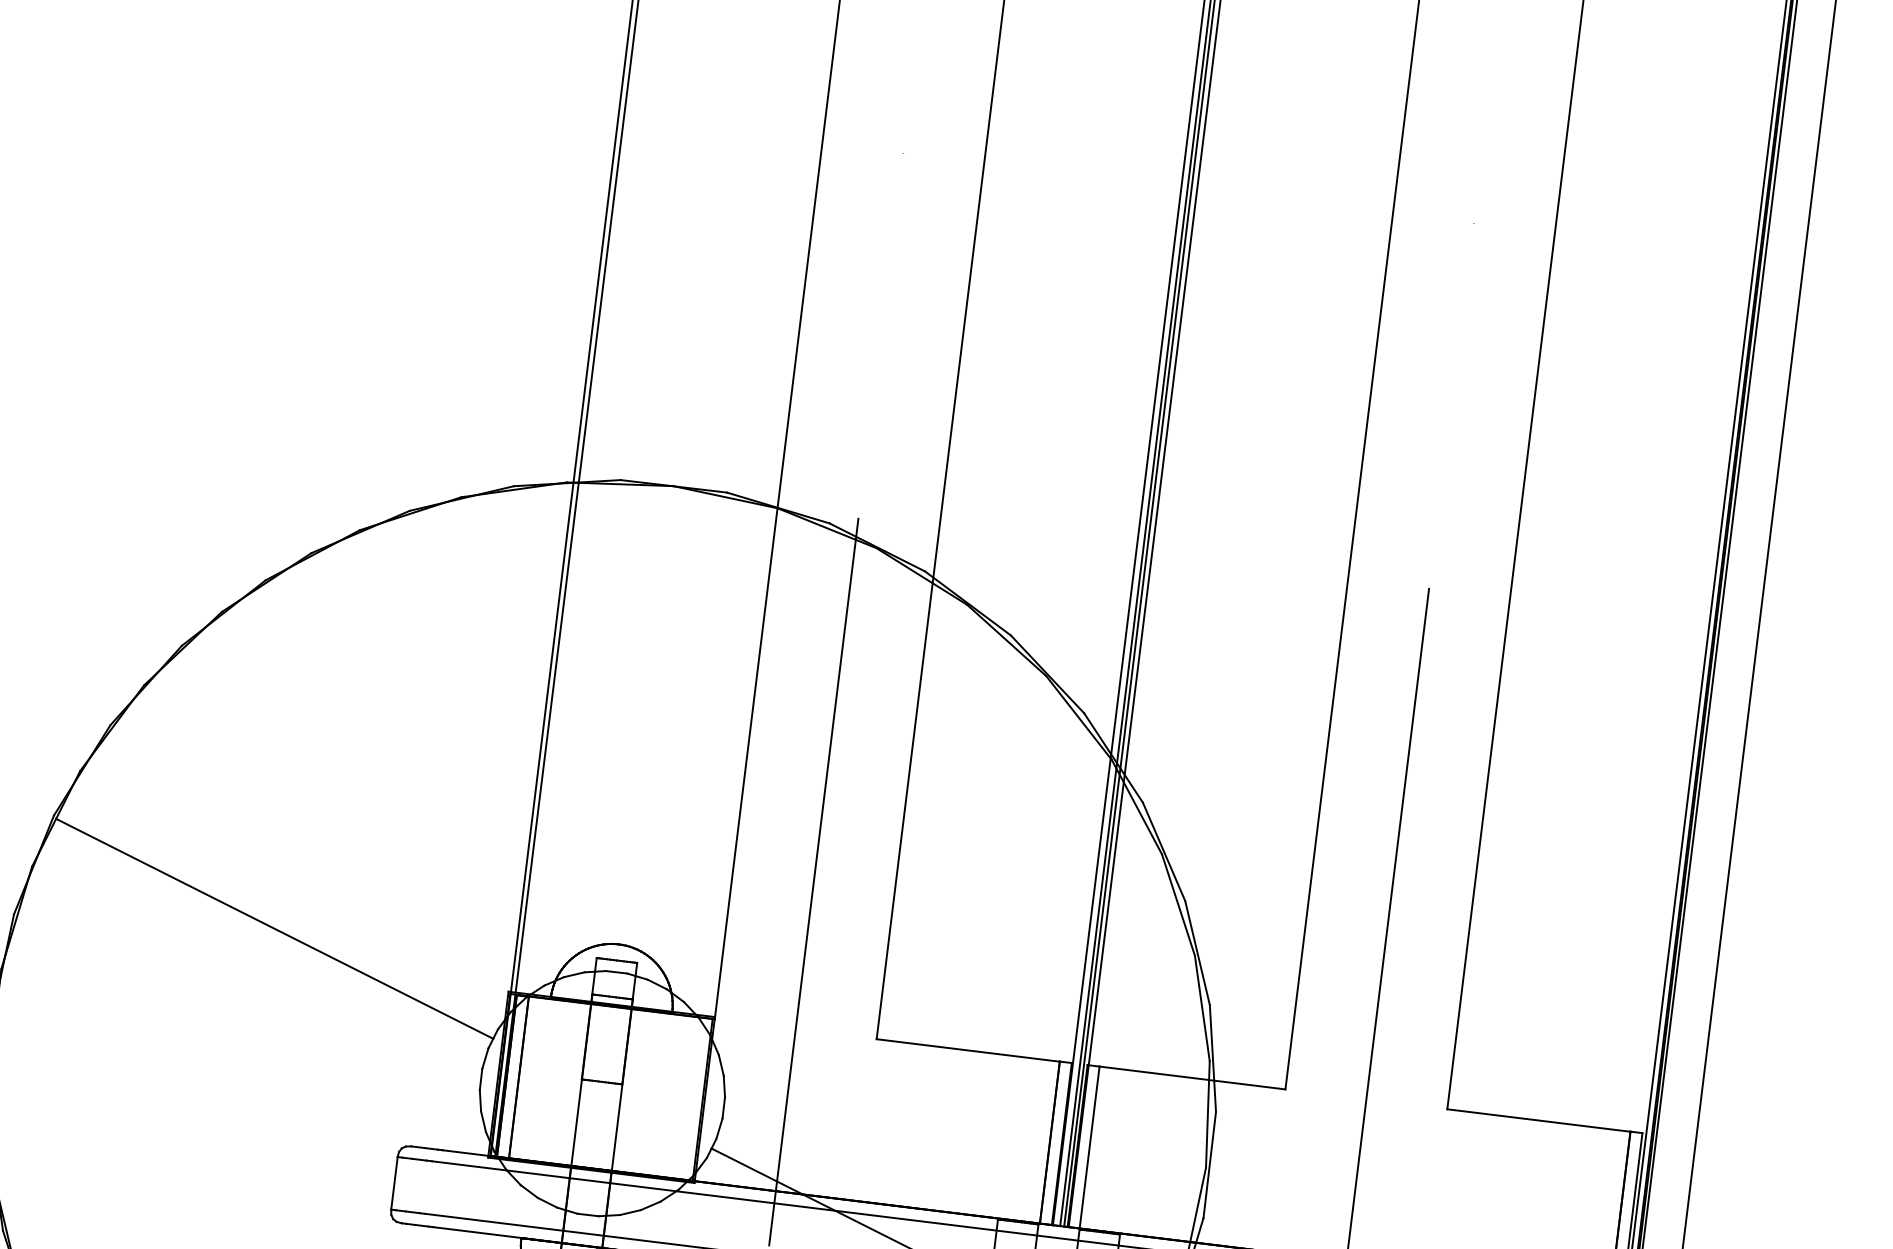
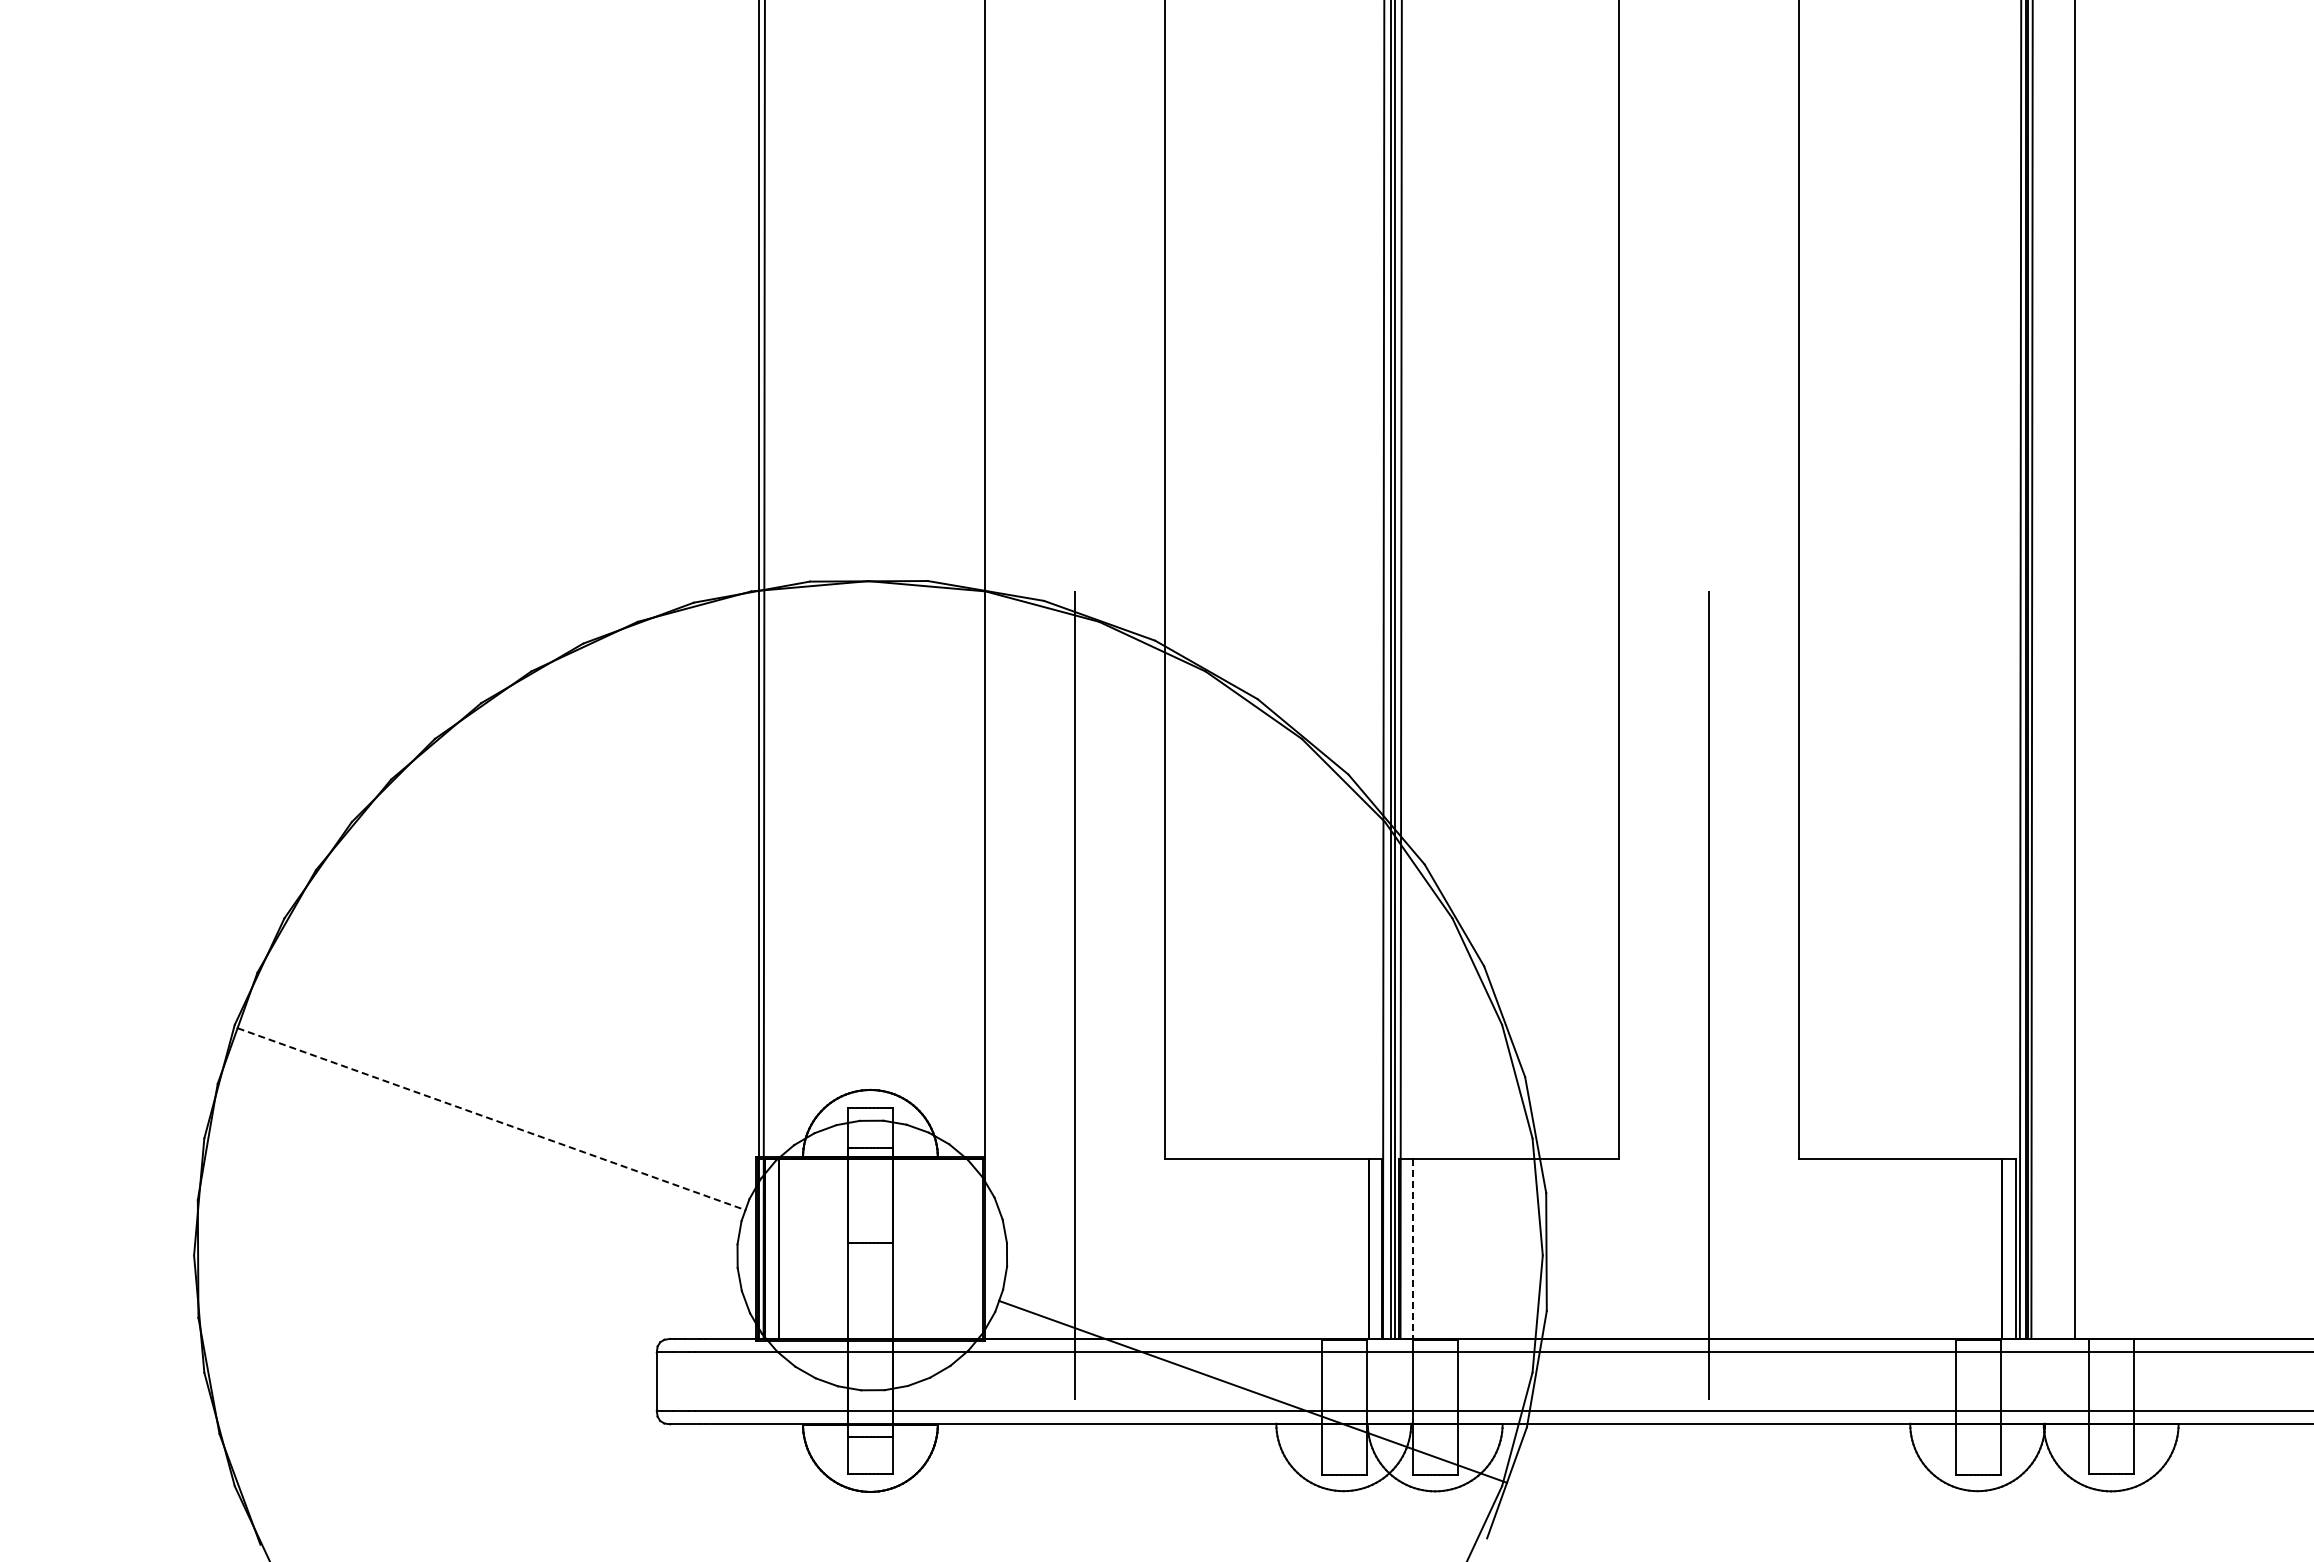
line: (274, 929) -> (491, 1119), solid -> dashed
line: (1089, 1147) -> (1412, 1249), solid -> dashed

